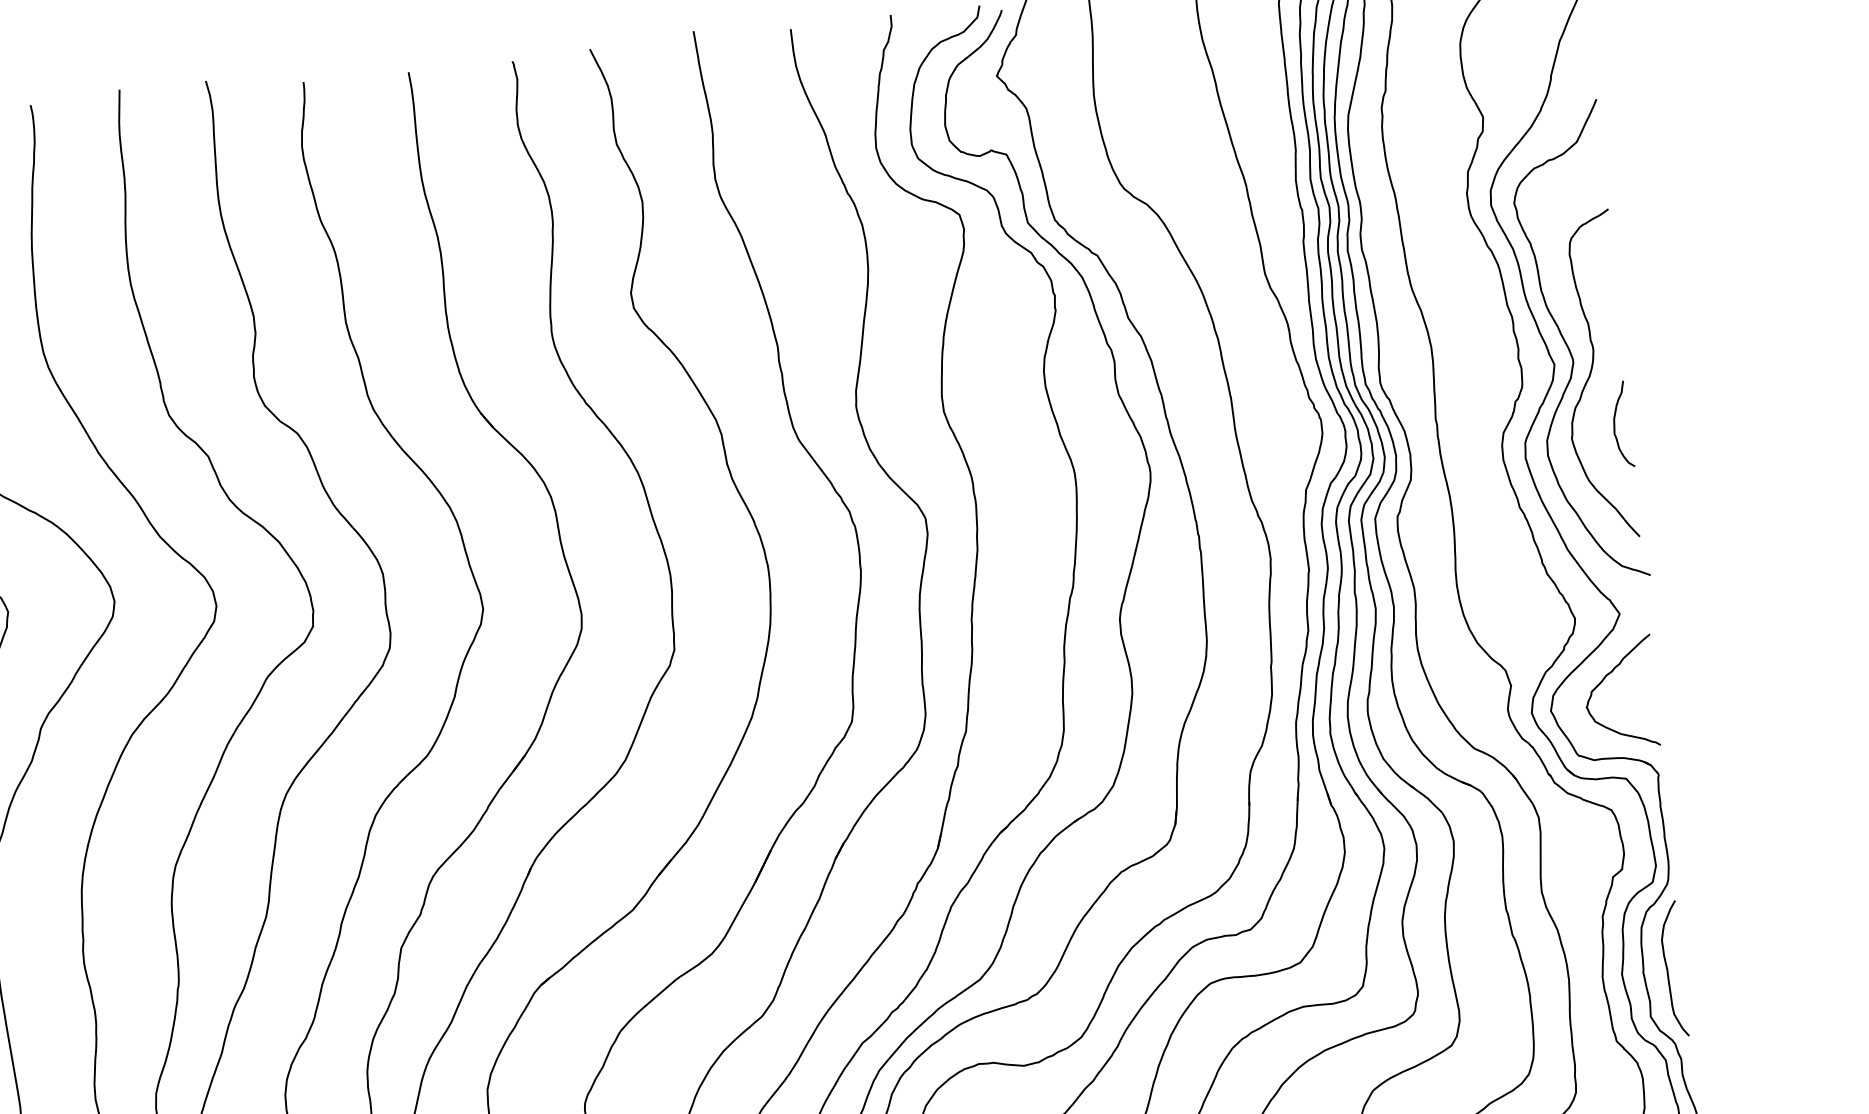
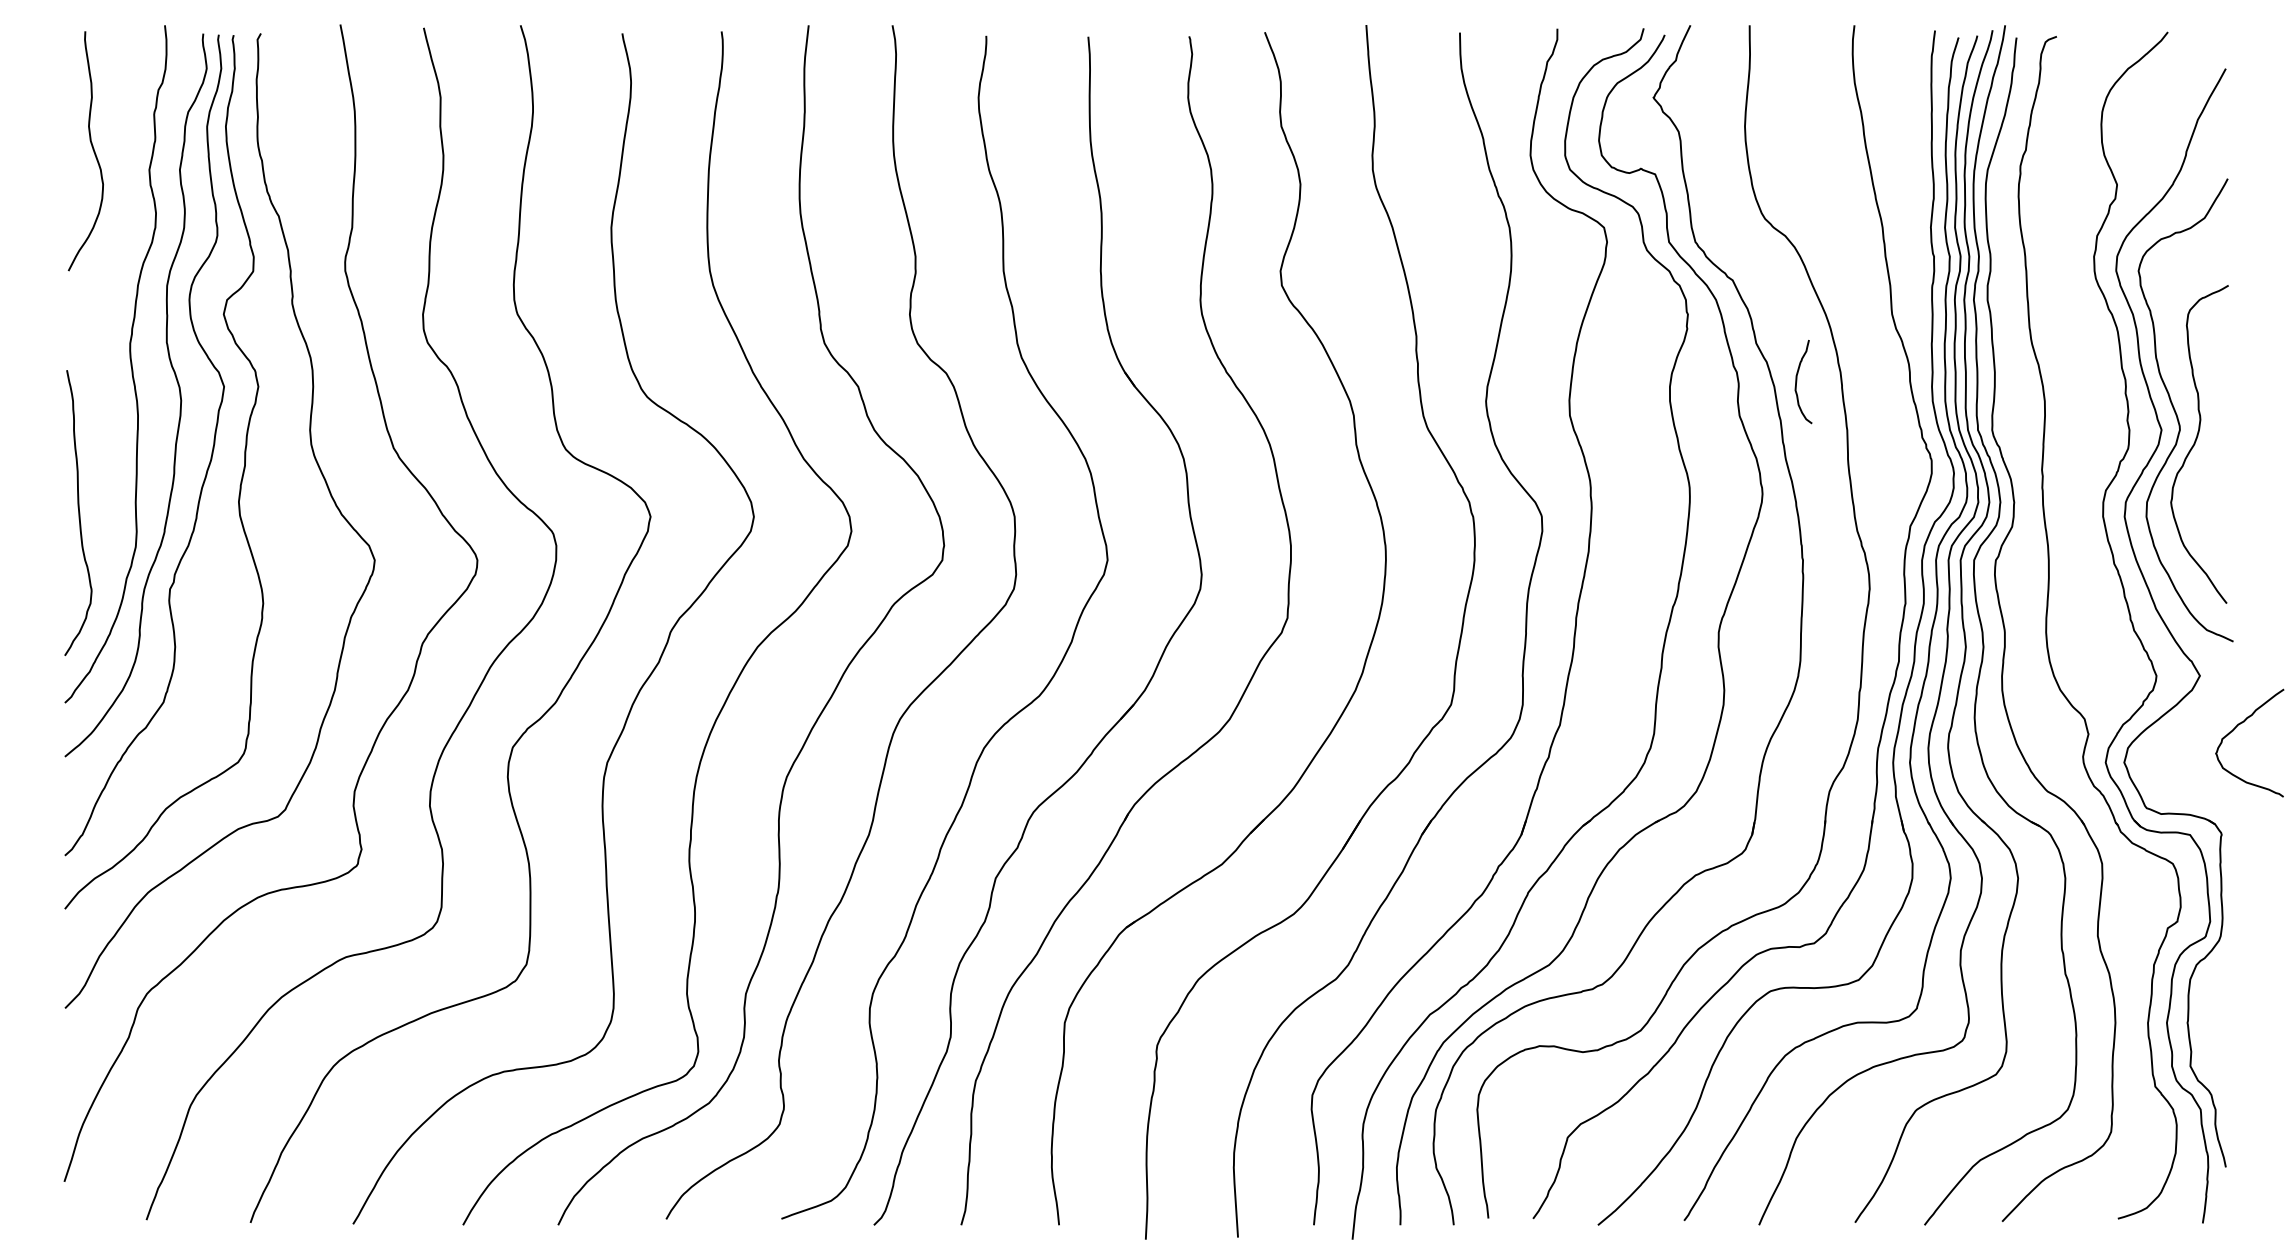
curve: (1615, 424) -> (1797, 381), moved
curve: (1604, 680) -> (2235, 729), moved
curve: (1667, 969) -> (2211, 1022), removed

